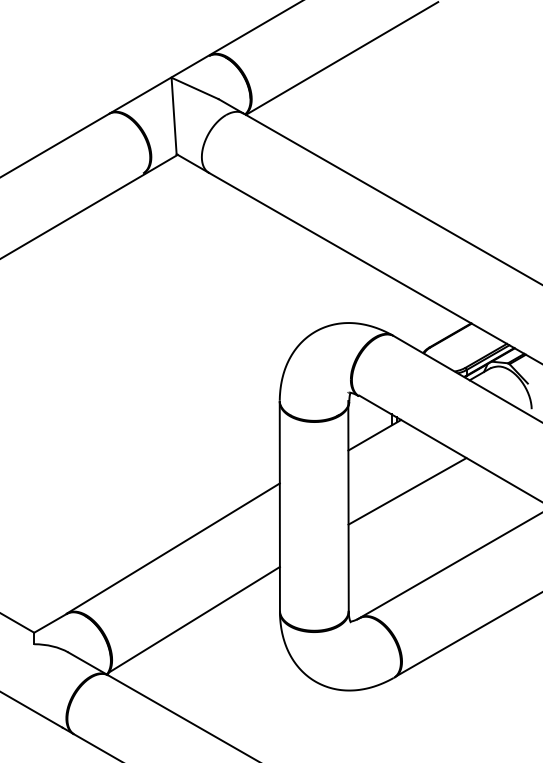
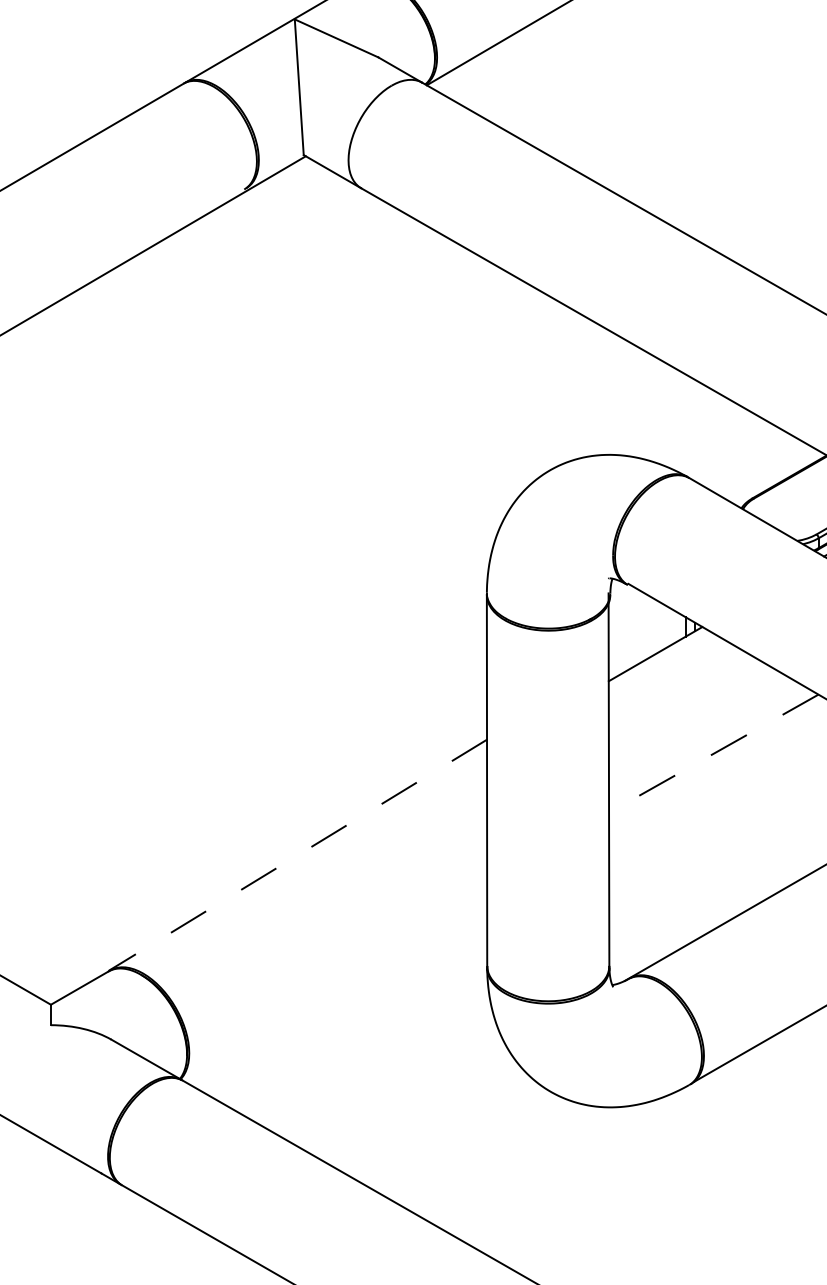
line: (407, 491) -> (713, 753), solid -> dashed
line: (173, 548) -> (298, 855), solid -> dashed
line: (194, 619) -> (335, 981), removed

